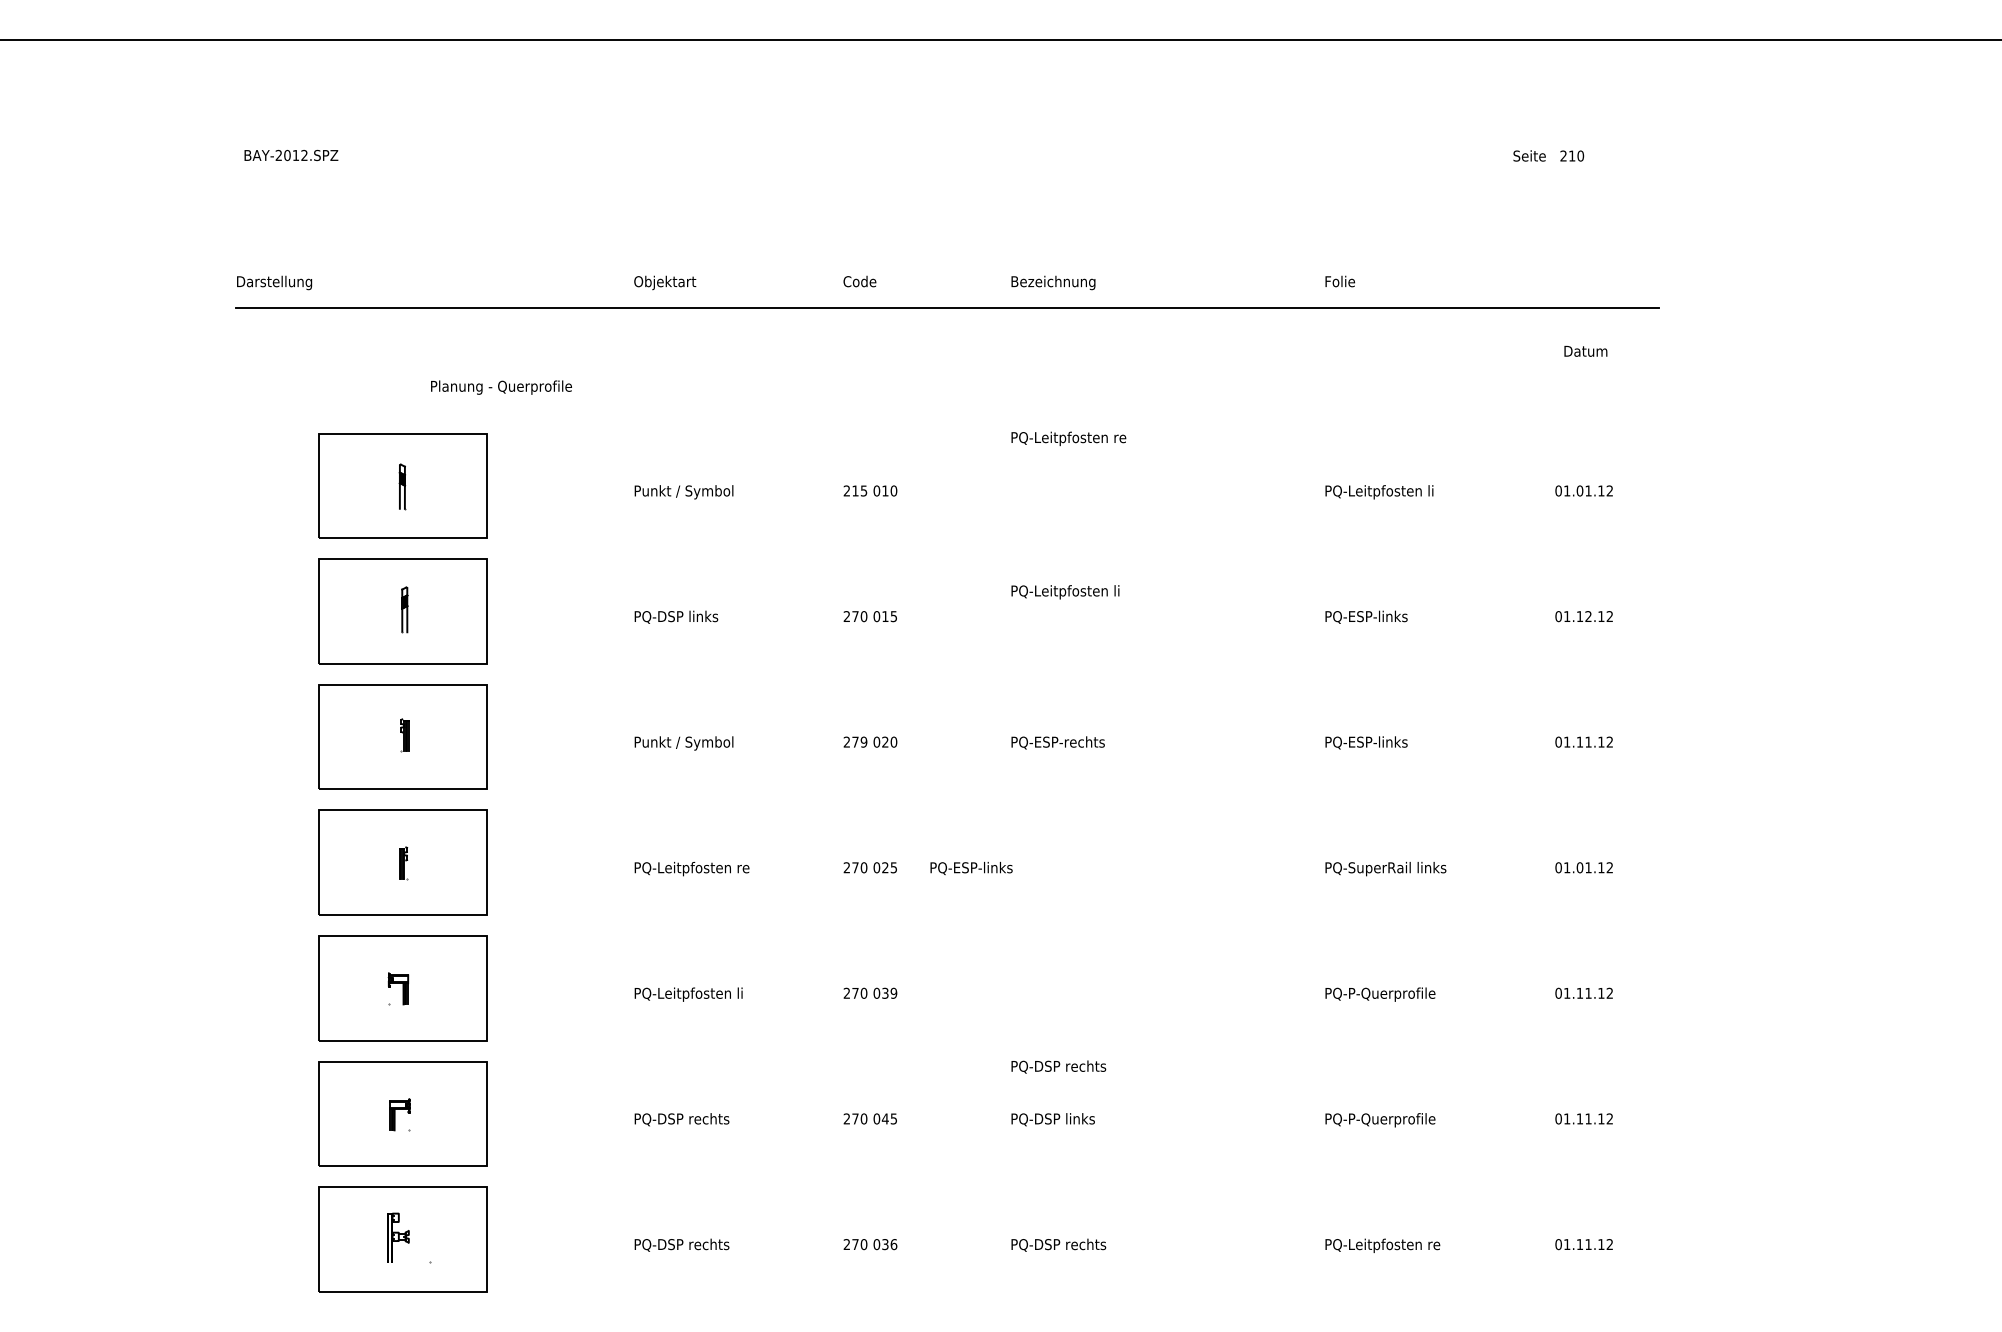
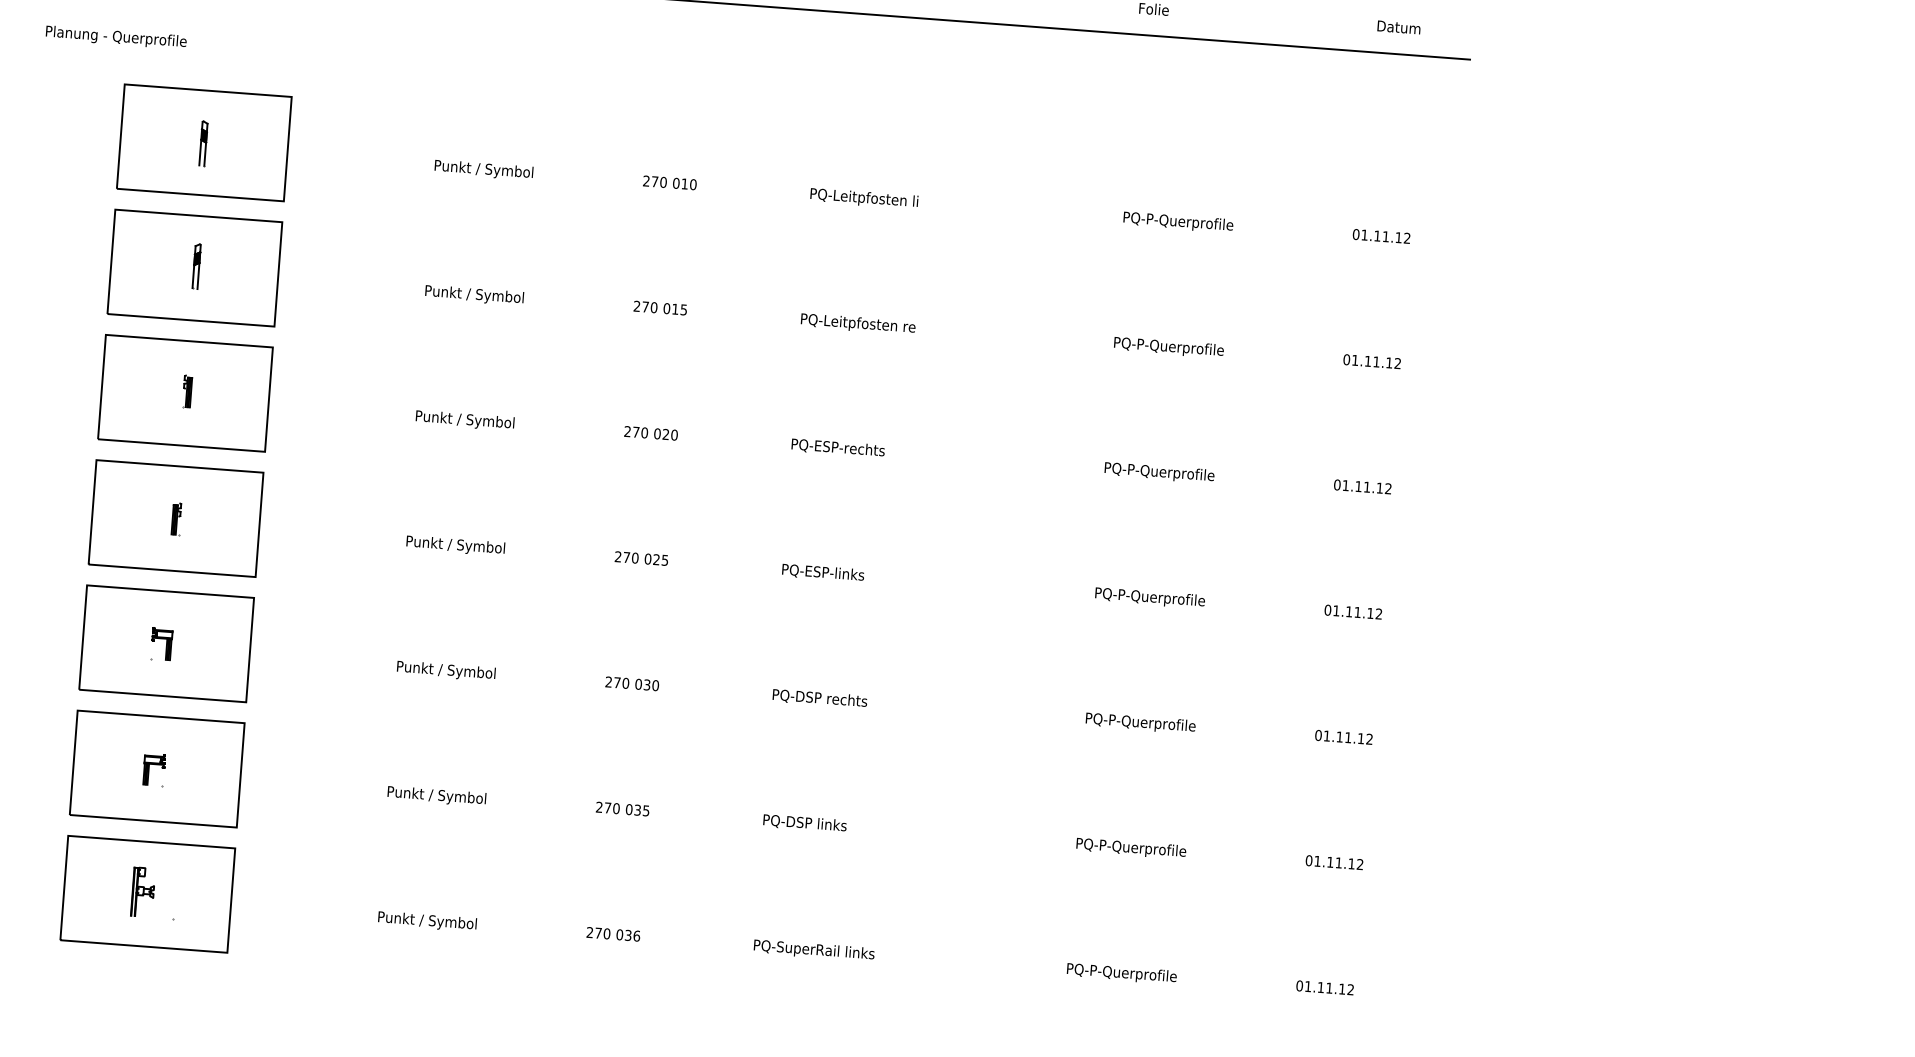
text: (1585, 350) -> (1398, 26), moved
text: (501, 387) -> (116, 37), moved
text: (1068, 438) -> (857, 323), moved
text: (859, 490) -> (659, 181), 215 -> 270
text: (1579, 490) -> (1377, 235), 01.01.12 -> 01.11.12
text: (1392, 492) -> (1190, 223), PQ-Leitpfosten li -> PQ-P-Querprofile
text: (1065, 592) -> (864, 199), moved
text: (1588, 616) -> (1376, 361), 01.12.12 -> 01.11.12
text: (687, 617) -> (478, 295), PQ-DSP links -> Punkt / Symbol
text: (1392, 617) -> (1181, 348), PQ-ESP-links -> PQ-P-Querprofile
text: (863, 742) -> (644, 433), 279 -> 270
text: (1392, 743) -> (1171, 473), PQ-ESP-links -> PQ-P-Querprofile
text: (1579, 867) -> (1348, 611), 01.01.12 -> 01.11.12
text: (695, 868) -> (467, 546), PQ-Leitpfosten re -> Punkt / Symbol
text: (971, 868) -> (823, 573), moved
text: (1397, 868) -> (1167, 598), PQ-SuperRail links -> PQ-P-Querprofile
text: (893, 993) -> (655, 685), 039 -> 030
text: (692, 994) -> (454, 671), PQ-Leitpfosten li -> Punkt / Symbol
text: (1058, 1066) -> (819, 698), moved
text: (884, 1118) -> (636, 809), 045 -> 035
text: (687, 1120) -> (440, 796), PQ-DSP rechts -> Punkt / Symbol
text: (687, 1245) -> (430, 921), PQ-DSP rechts -> Punkt / Symbol
text: (1083, 1245) -> (825, 951), PQ-DSP rechts -> PQ-SuperRail links
text: (1395, 1245) -> (1136, 974), PQ-Leitpfosten re -> PQ-P-Querprofile

